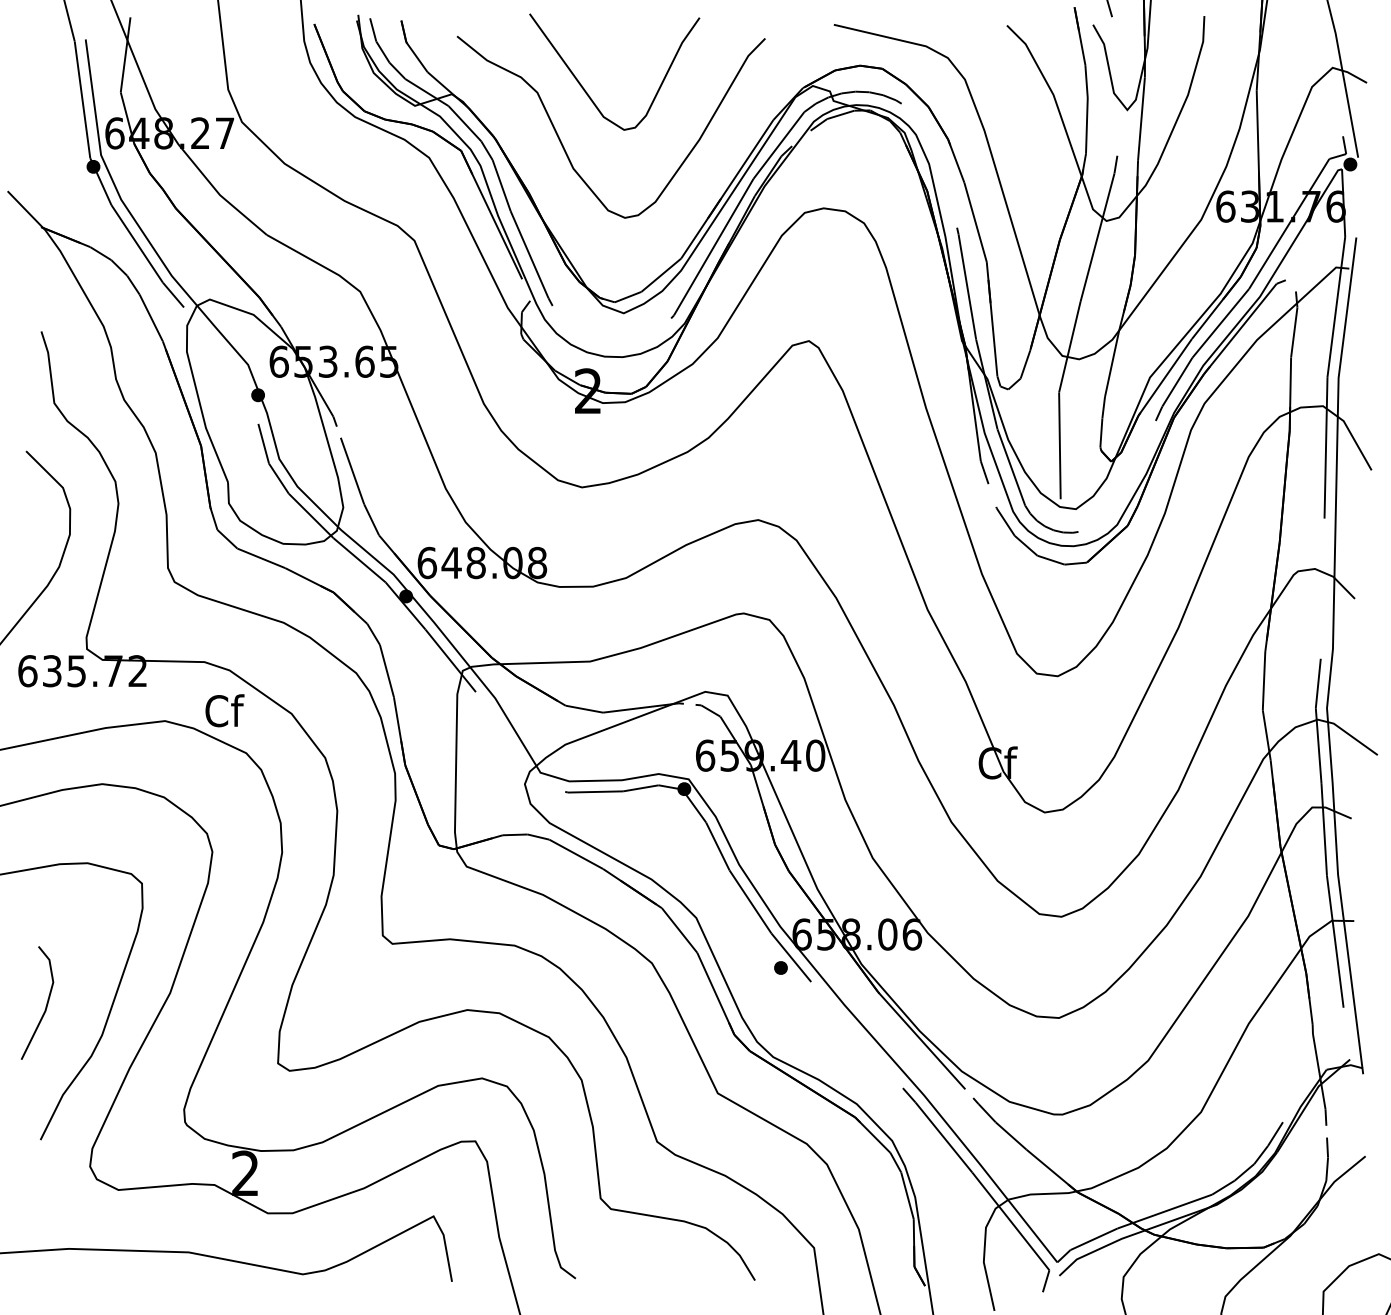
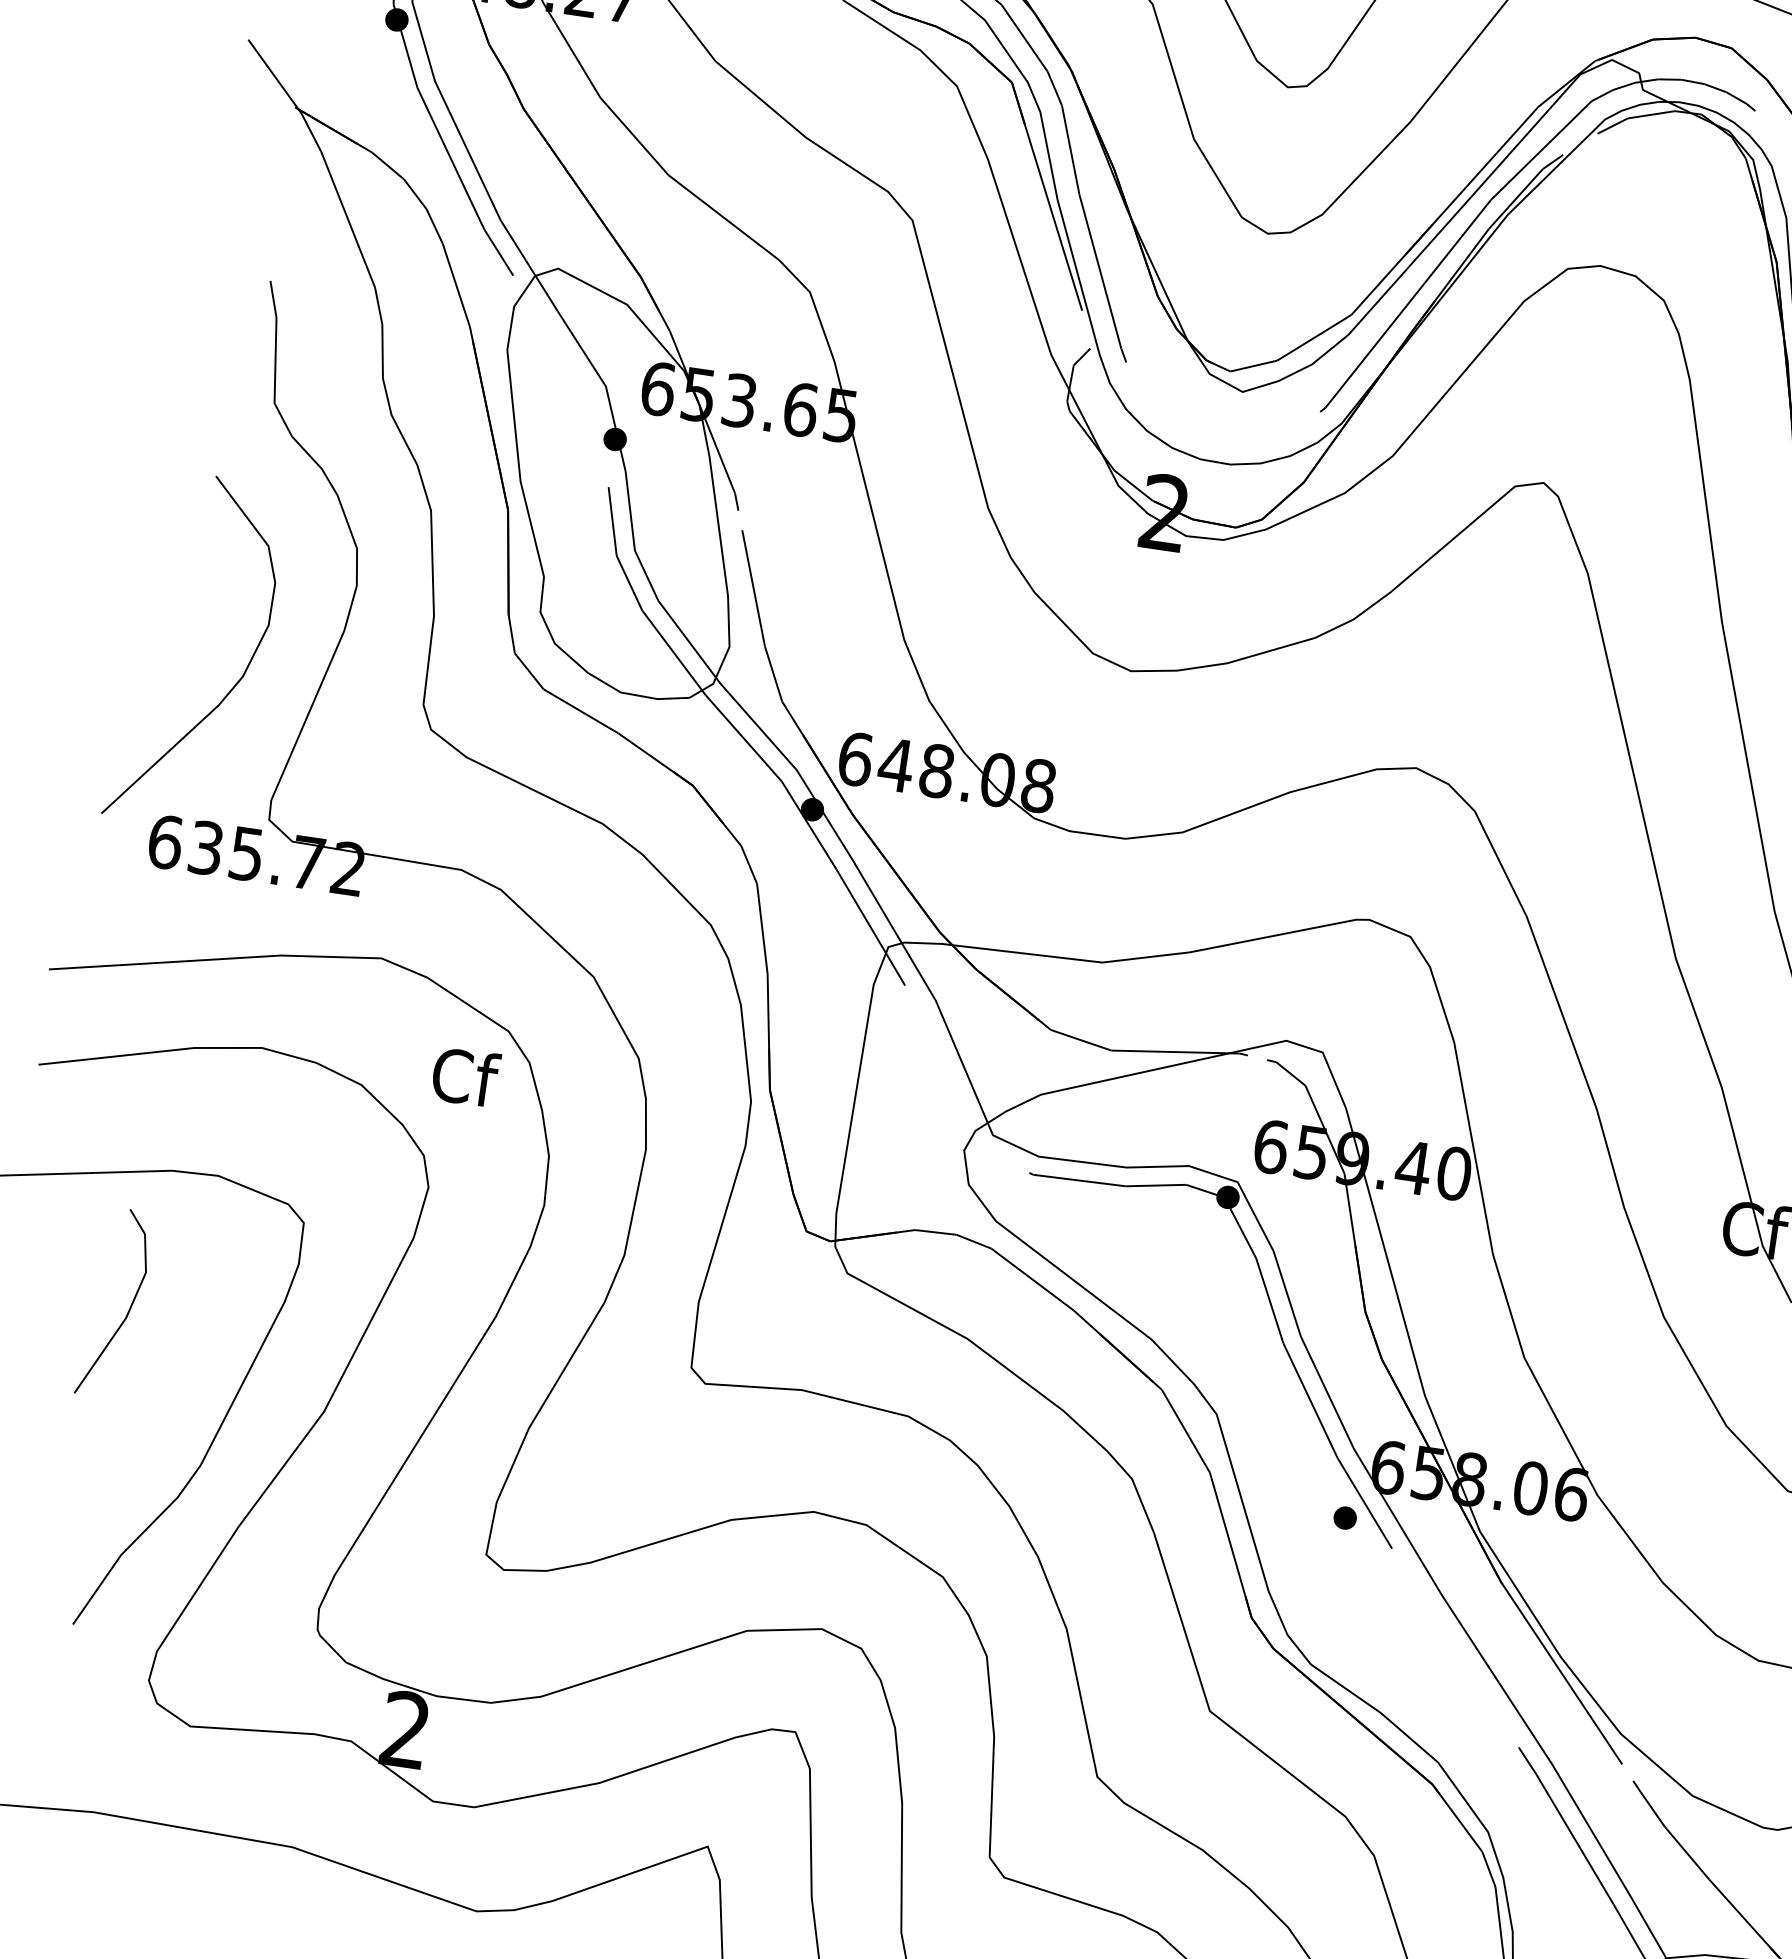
text: (224, 710) -> (465, 1076), moved
line: (45, 1006) -> (127, 1310), moved

